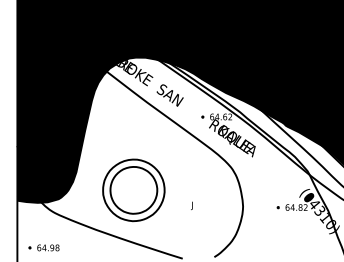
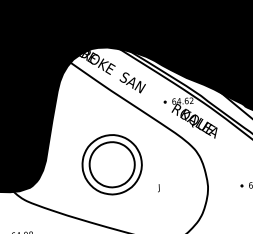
part: (133, 190) -> (111, 164), moved

